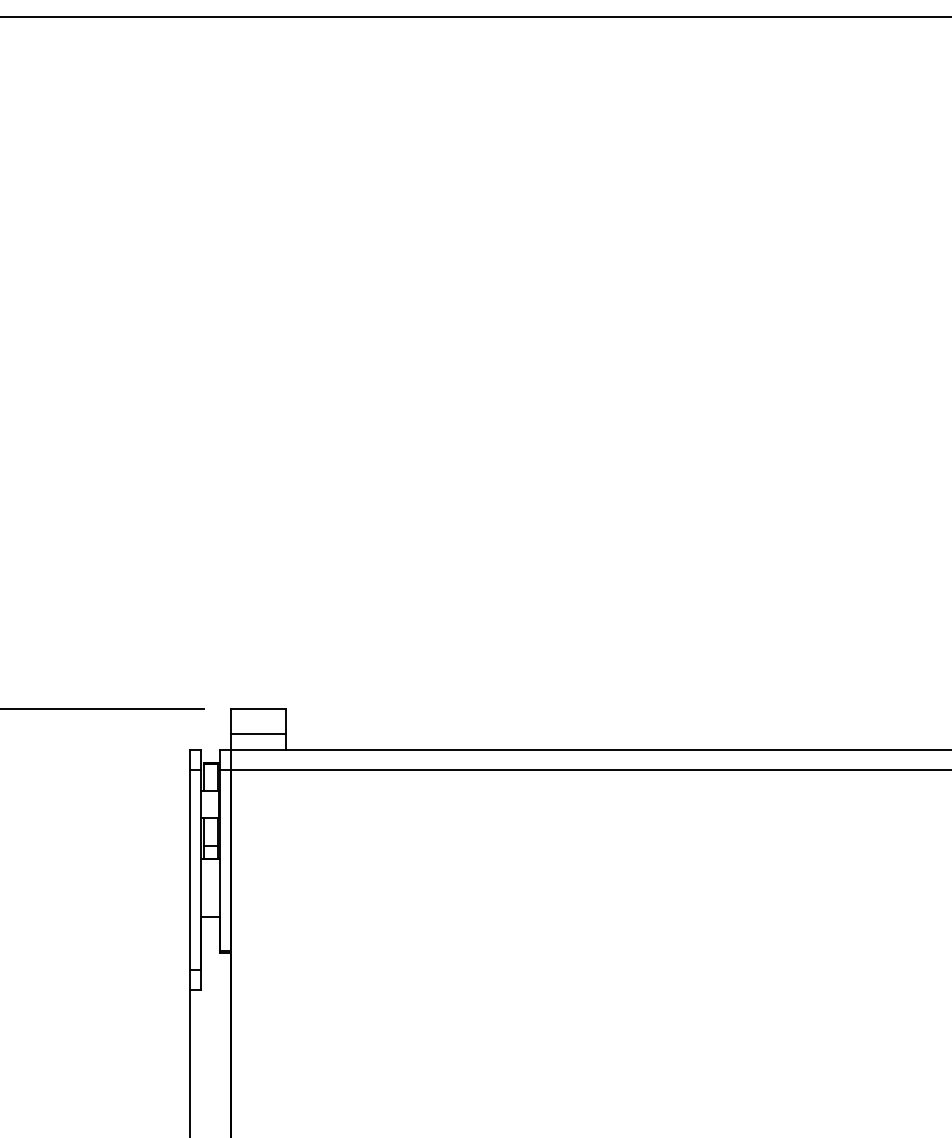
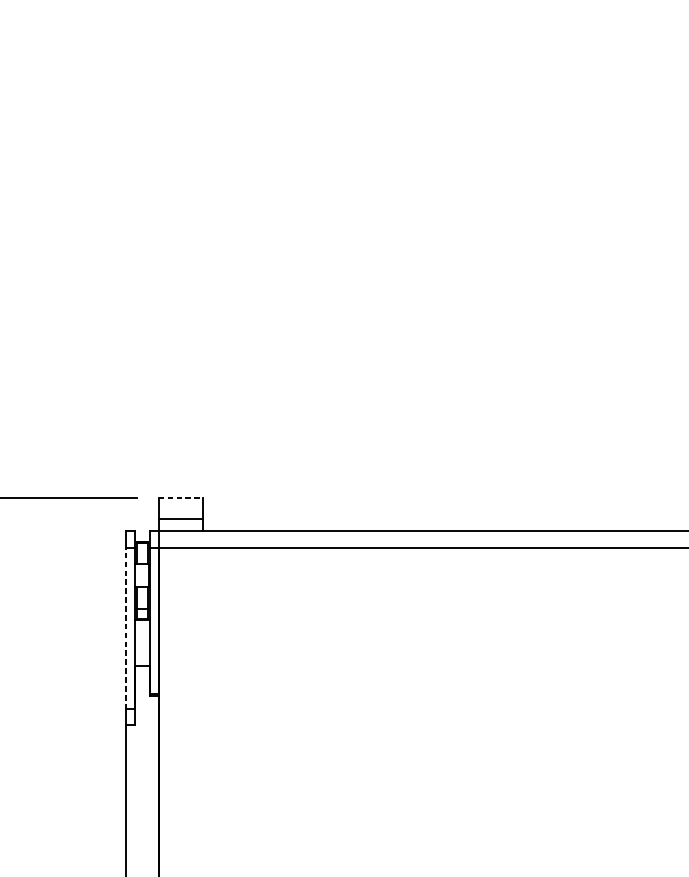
line: (259, 708) -> (181, 498), solid -> dashed
line: (190, 869) -> (125, 628), solid -> dashed

